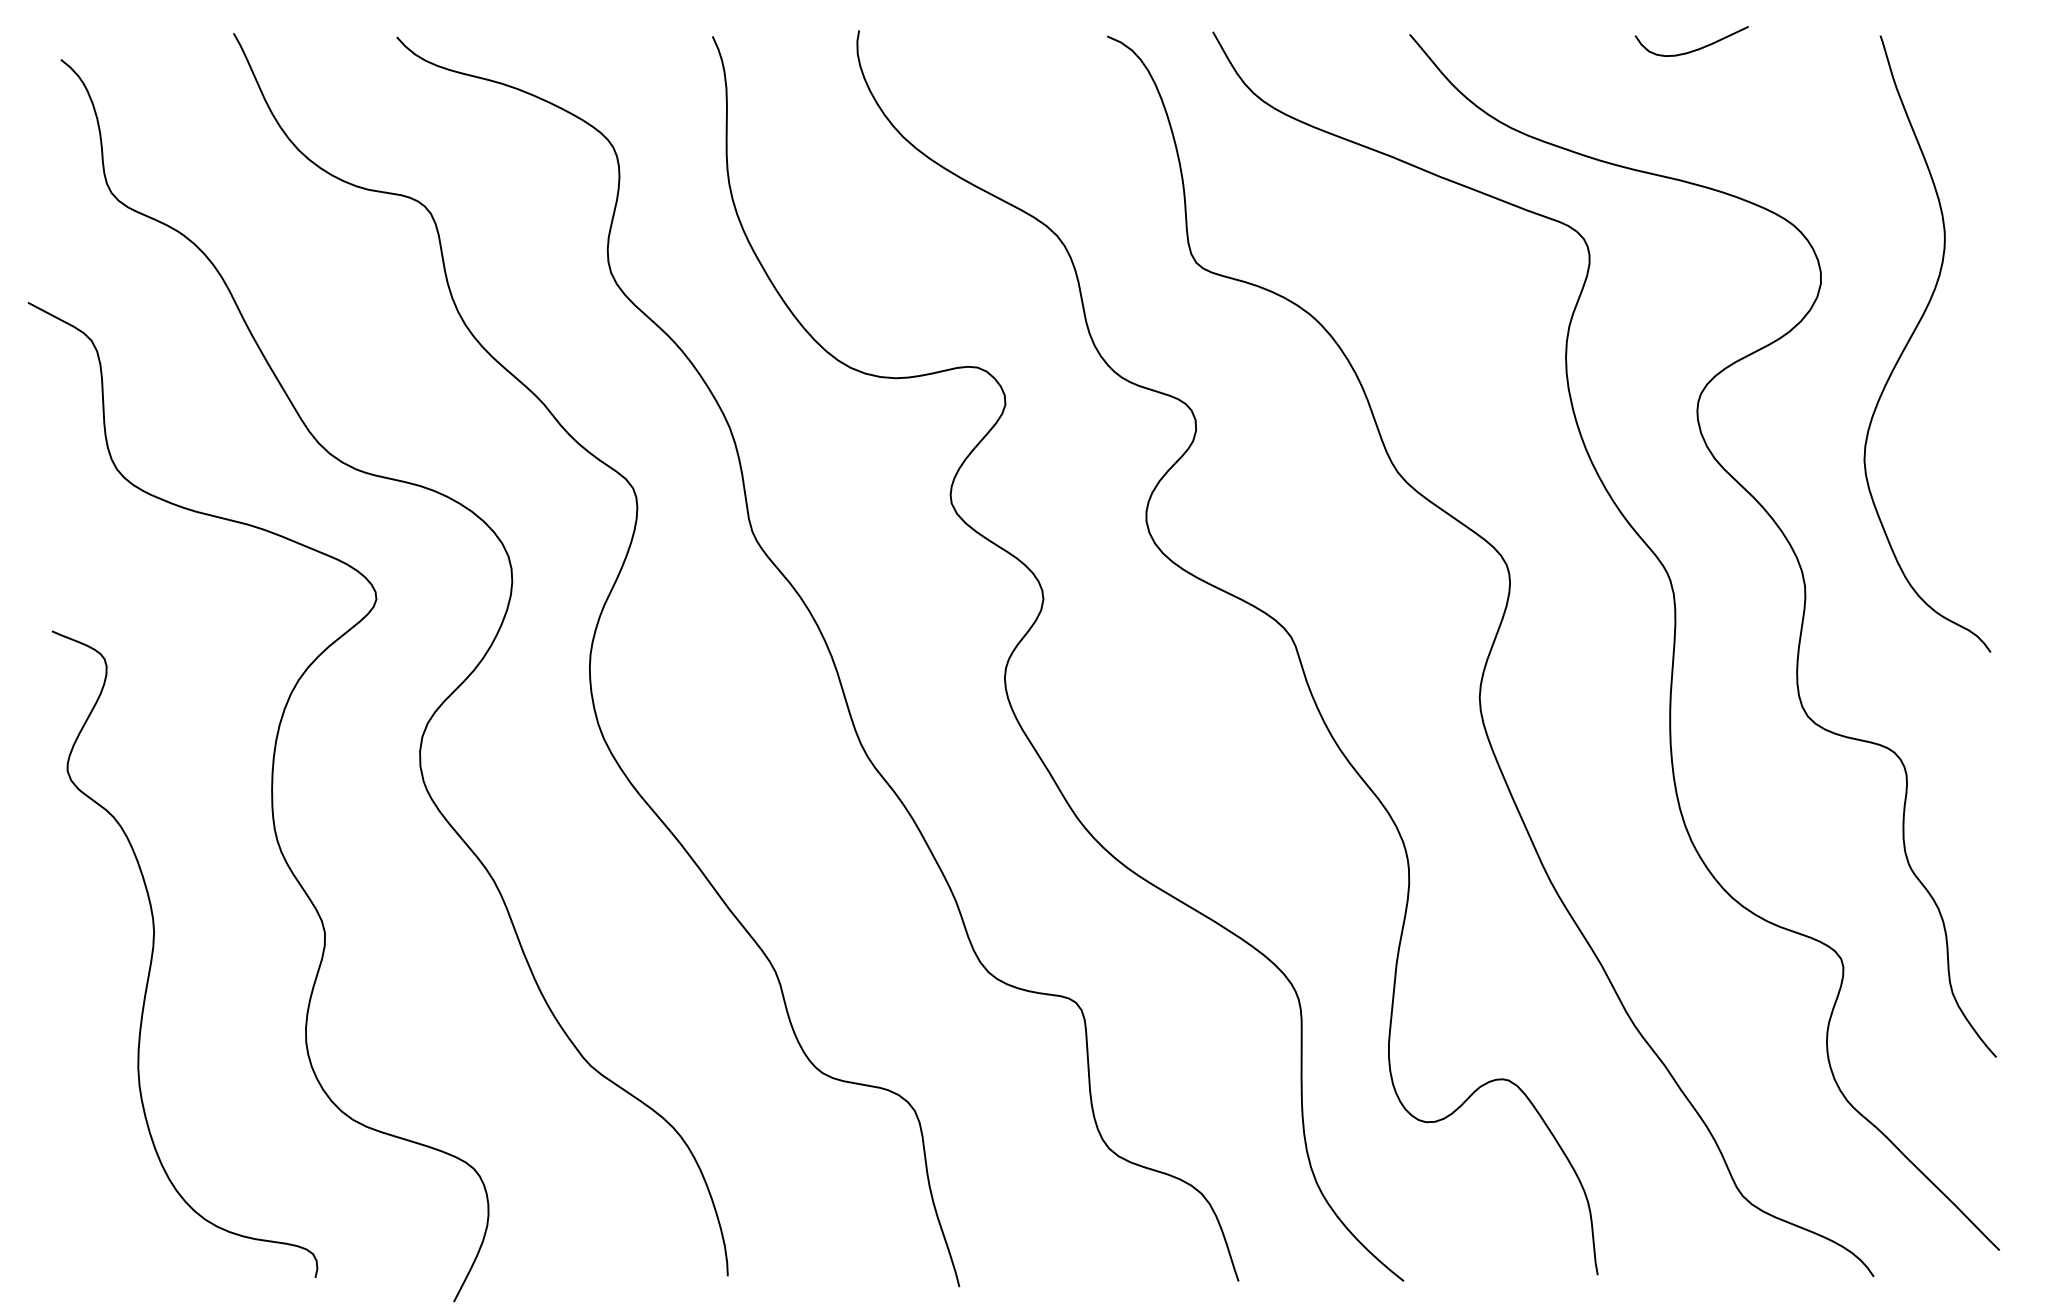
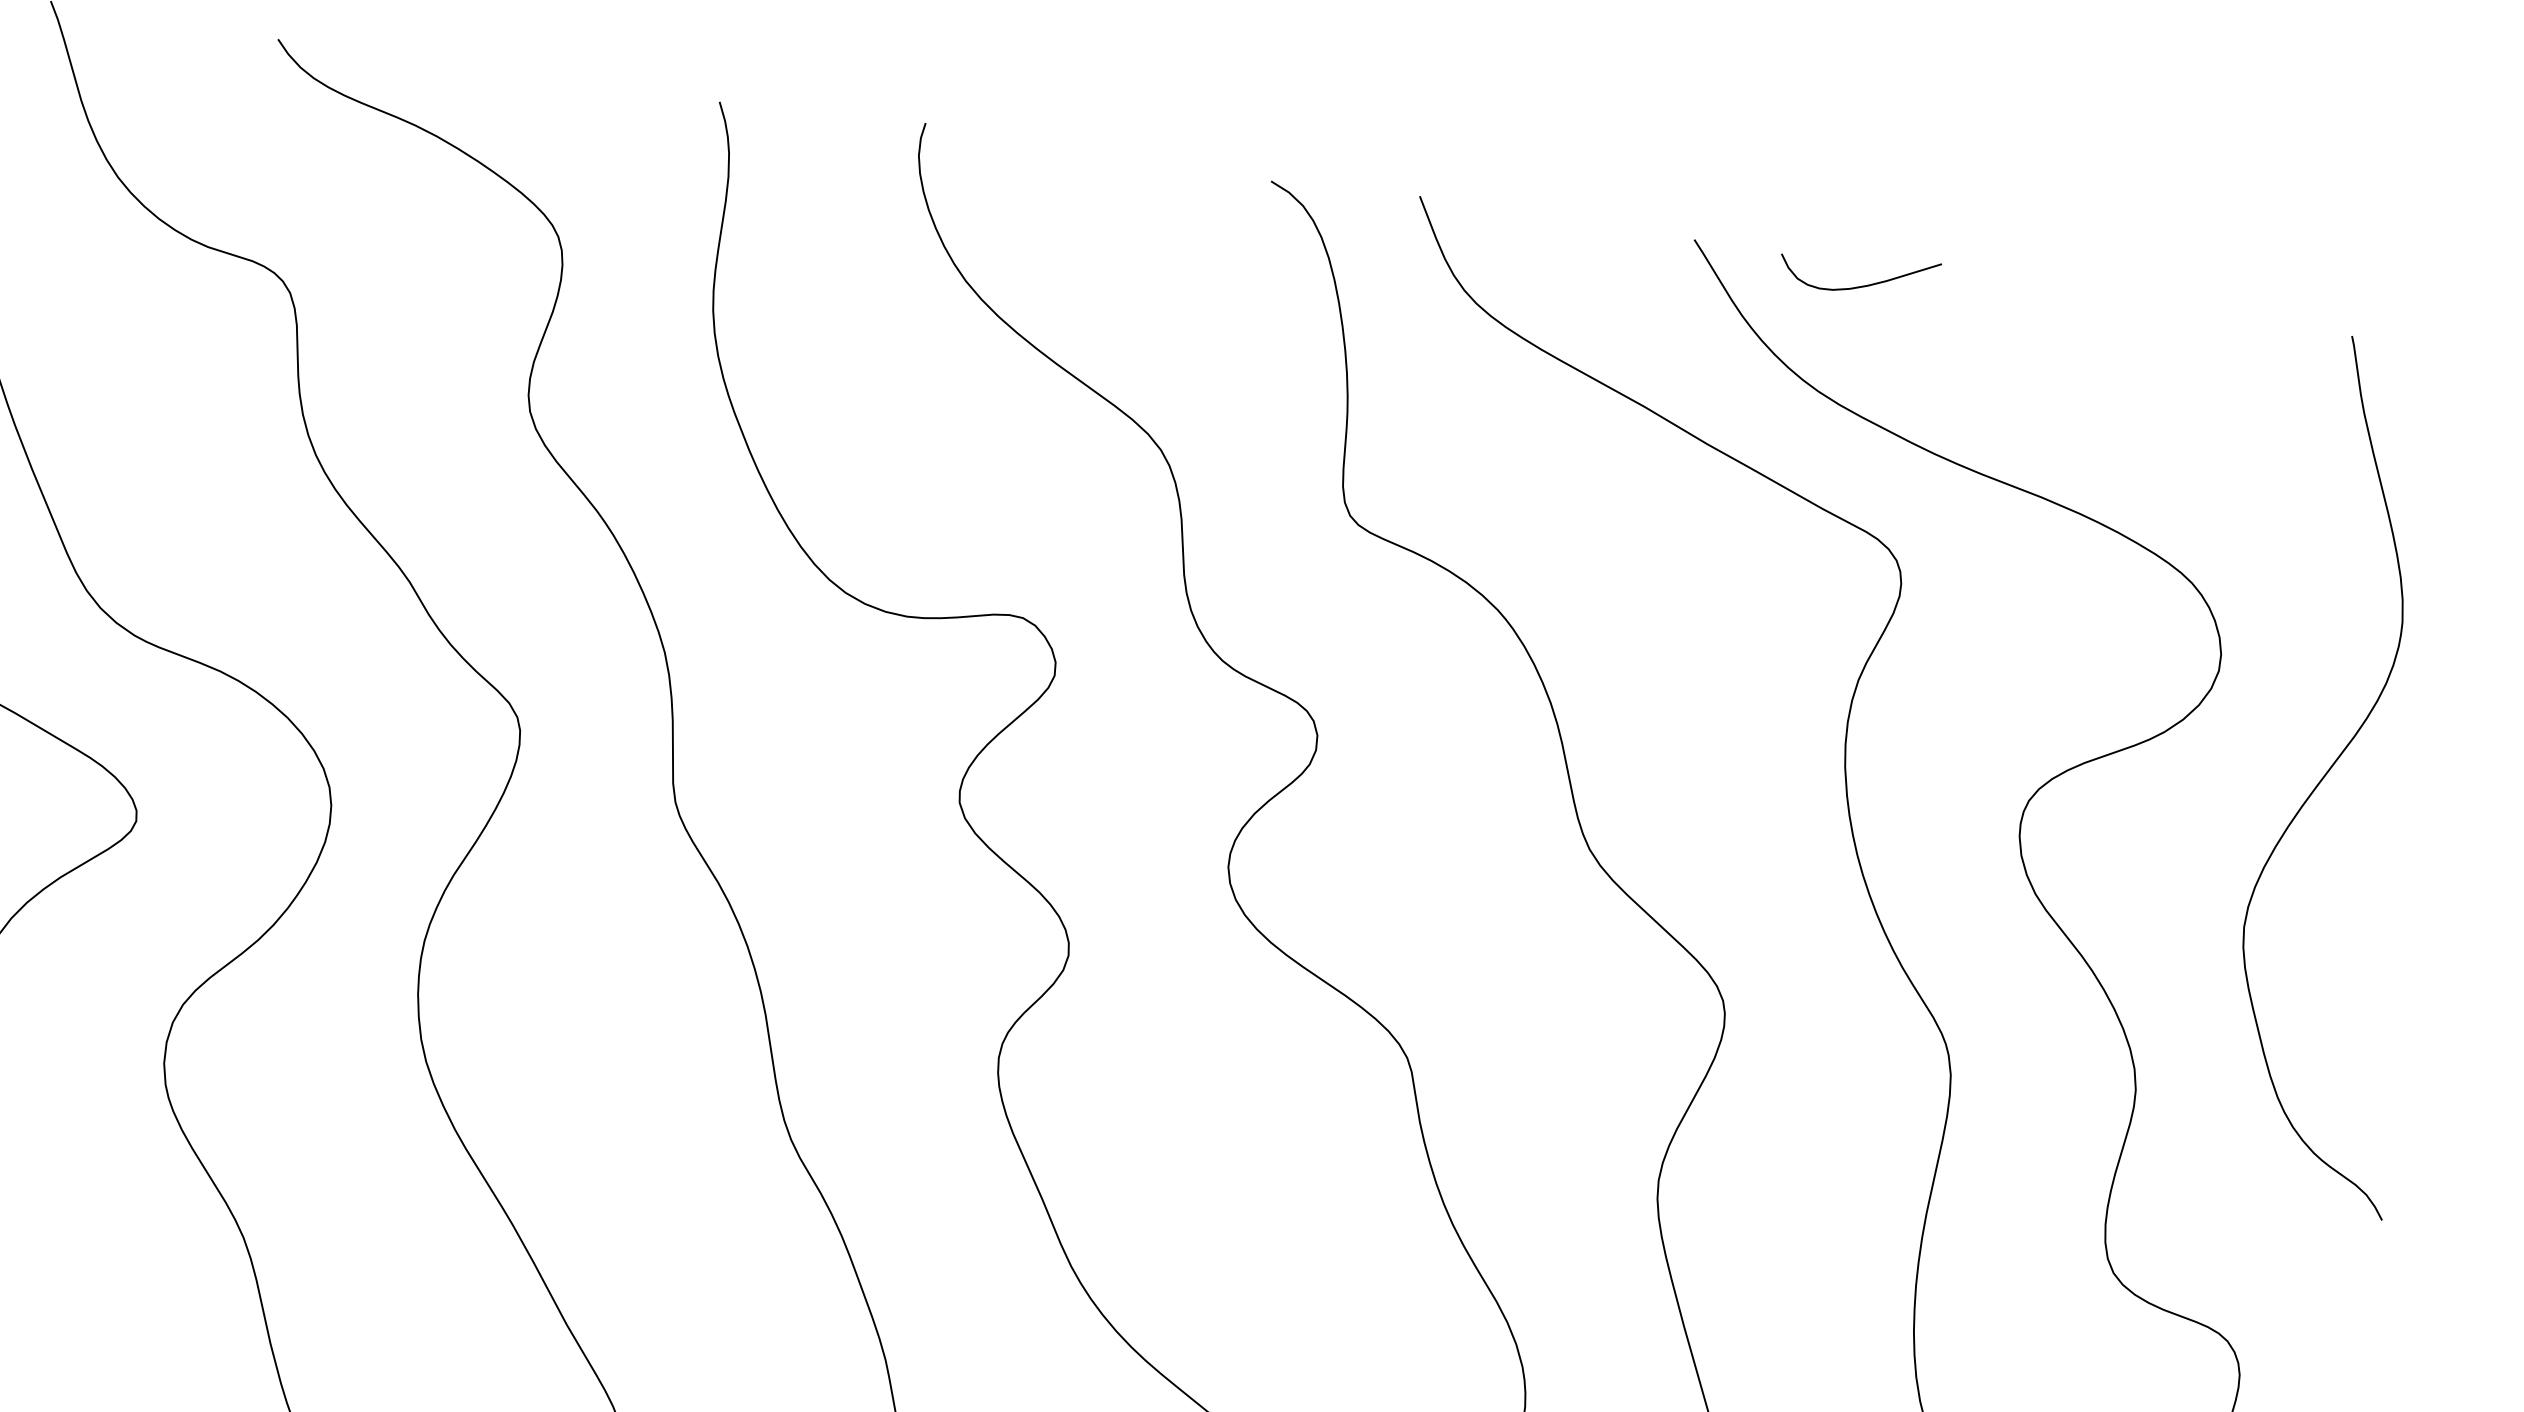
curve: (1694, 49) -> (1861, 285), moved

